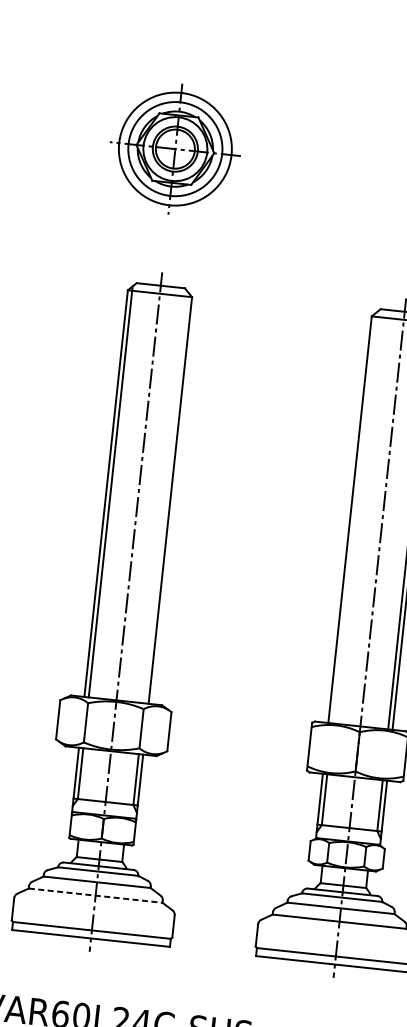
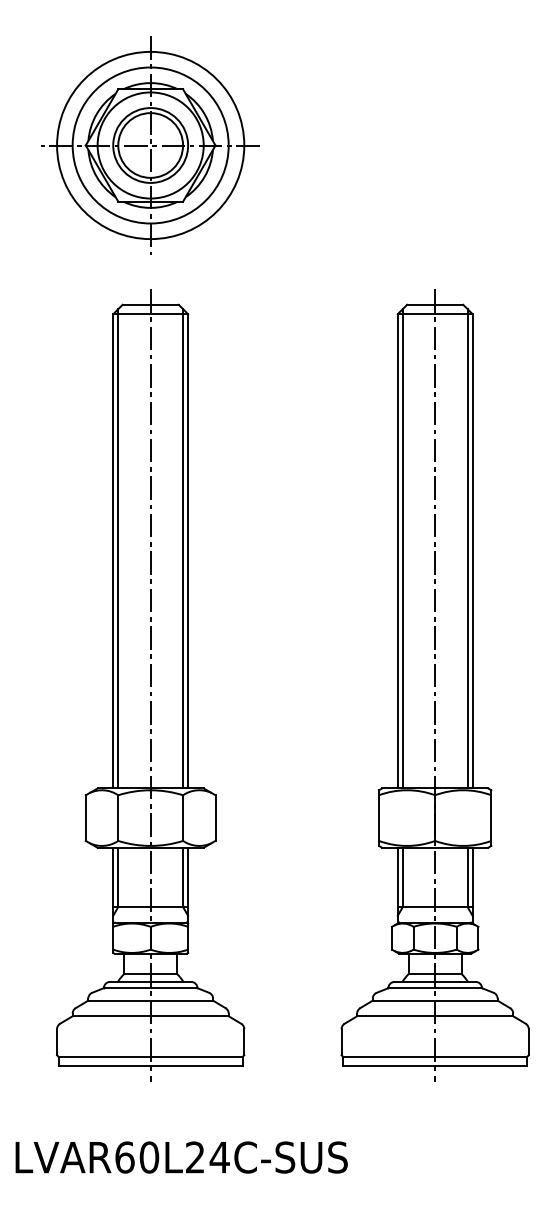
part: (175, 149) -> (150, 145), size x1.43
line: (166, 497) -> (183, 548), added
line: (354, 517) -> (402, 548), added
line: (96, 895) -> (151, 1016), dashed -> solid

